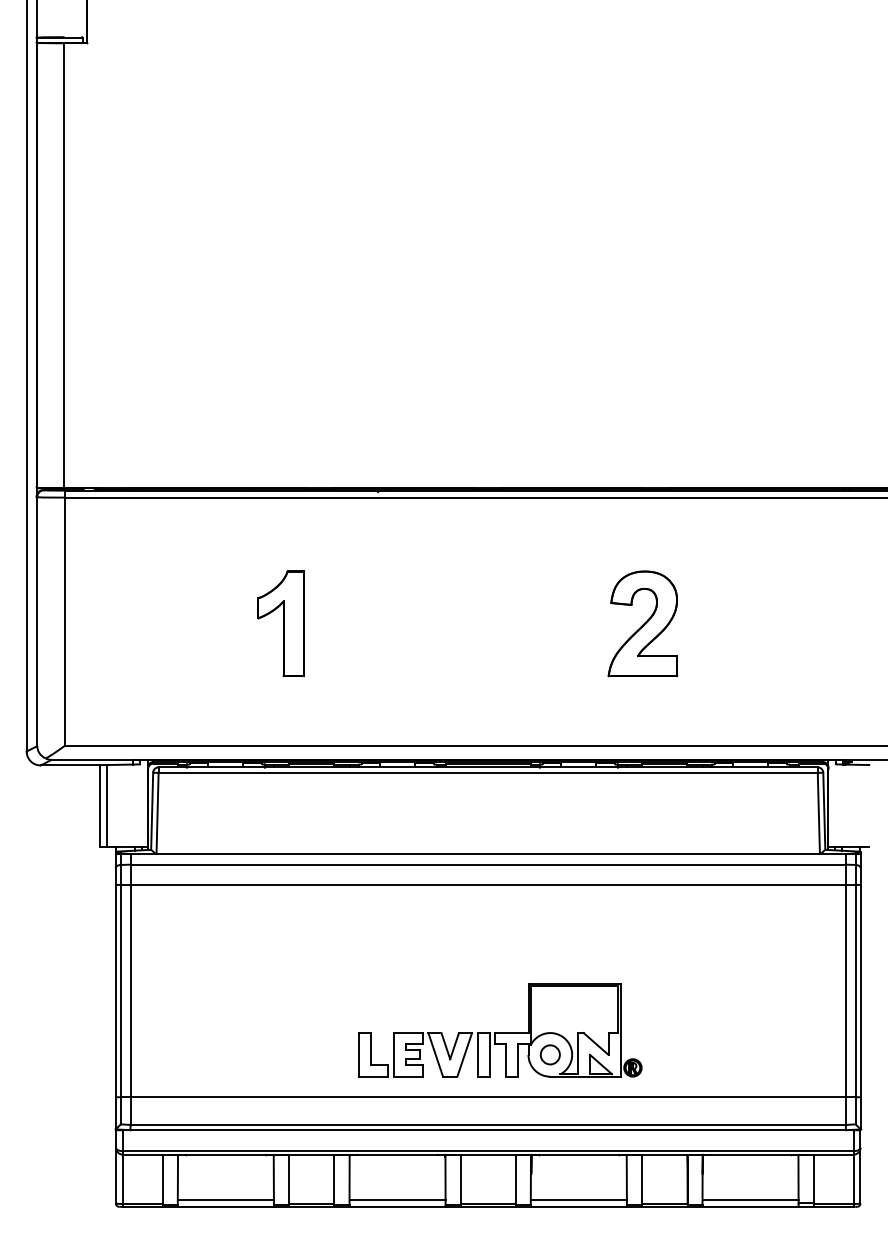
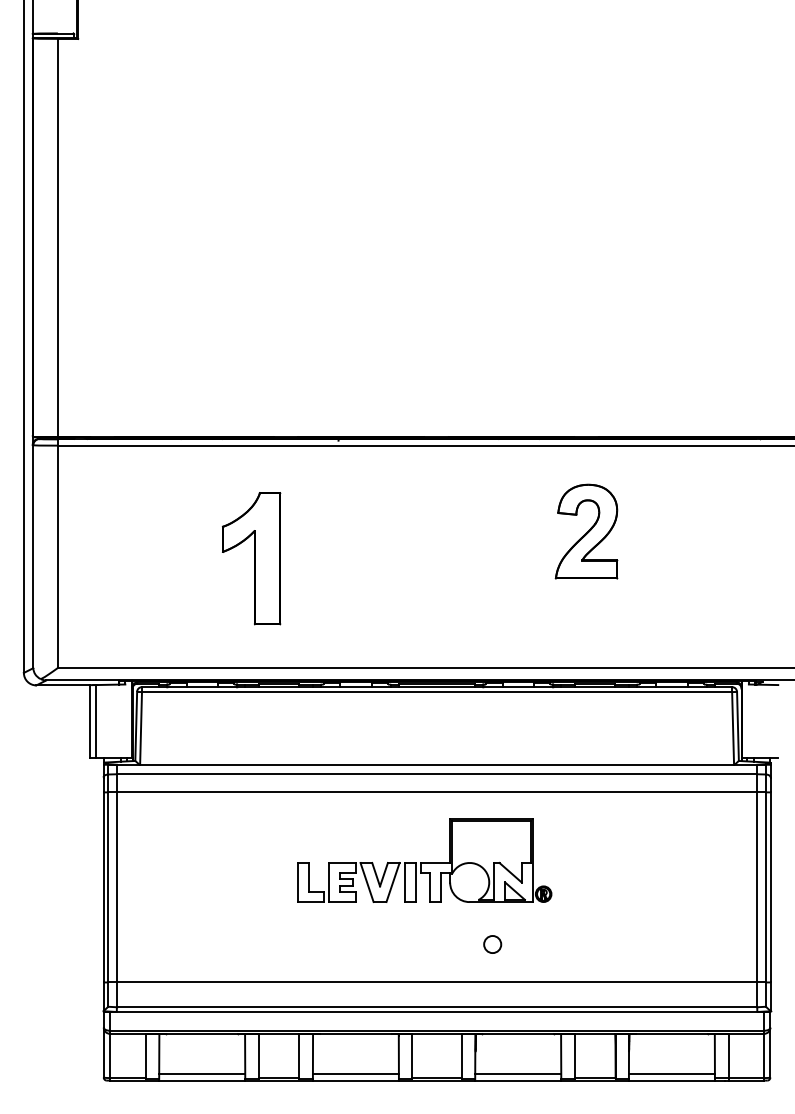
part: (280, 623) -> (251, 558), size x1.4
part: (642, 623) -> (586, 531), moved
part: (499, 1030) -> (424, 860), moved

